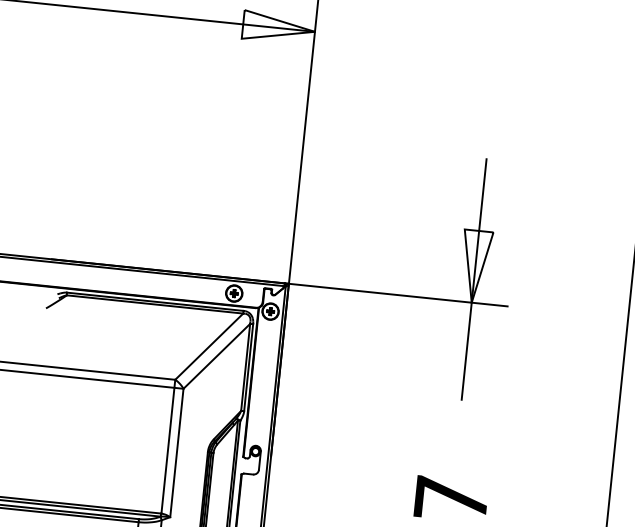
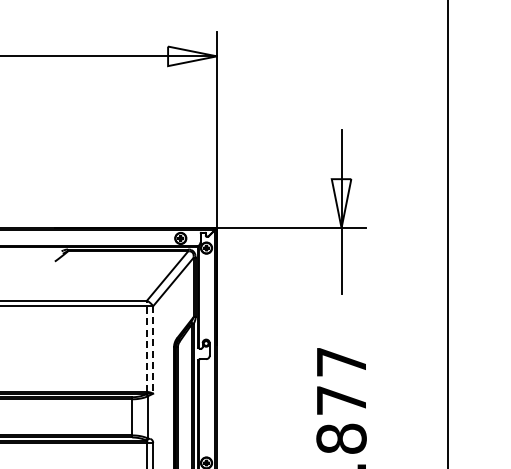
line: (169, 447) -> (147, 346), solid -> dashed
line: (177, 452) -> (153, 349), solid -> dashed

